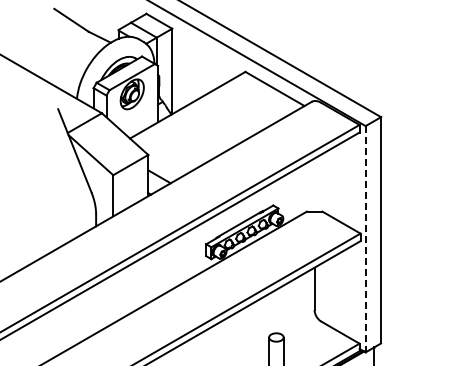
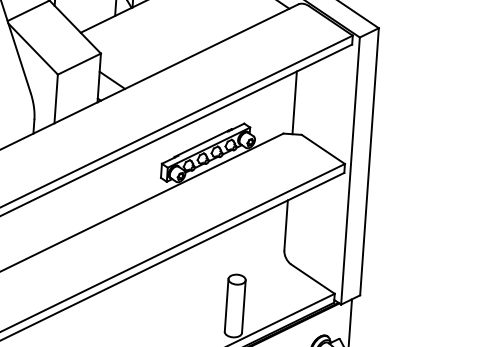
line: (314, 184) -> (294, 102), added
line: (365, 239) -> (350, 171), dashed -> solid

